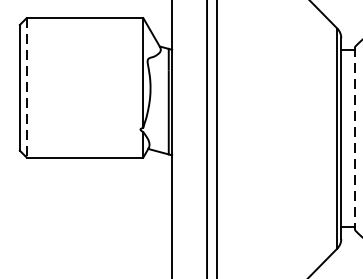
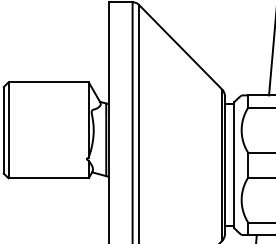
line: (26, 88) -> (8, 130), dashed -> solid
line: (355, 138) -> (234, 165), dashed -> solid

